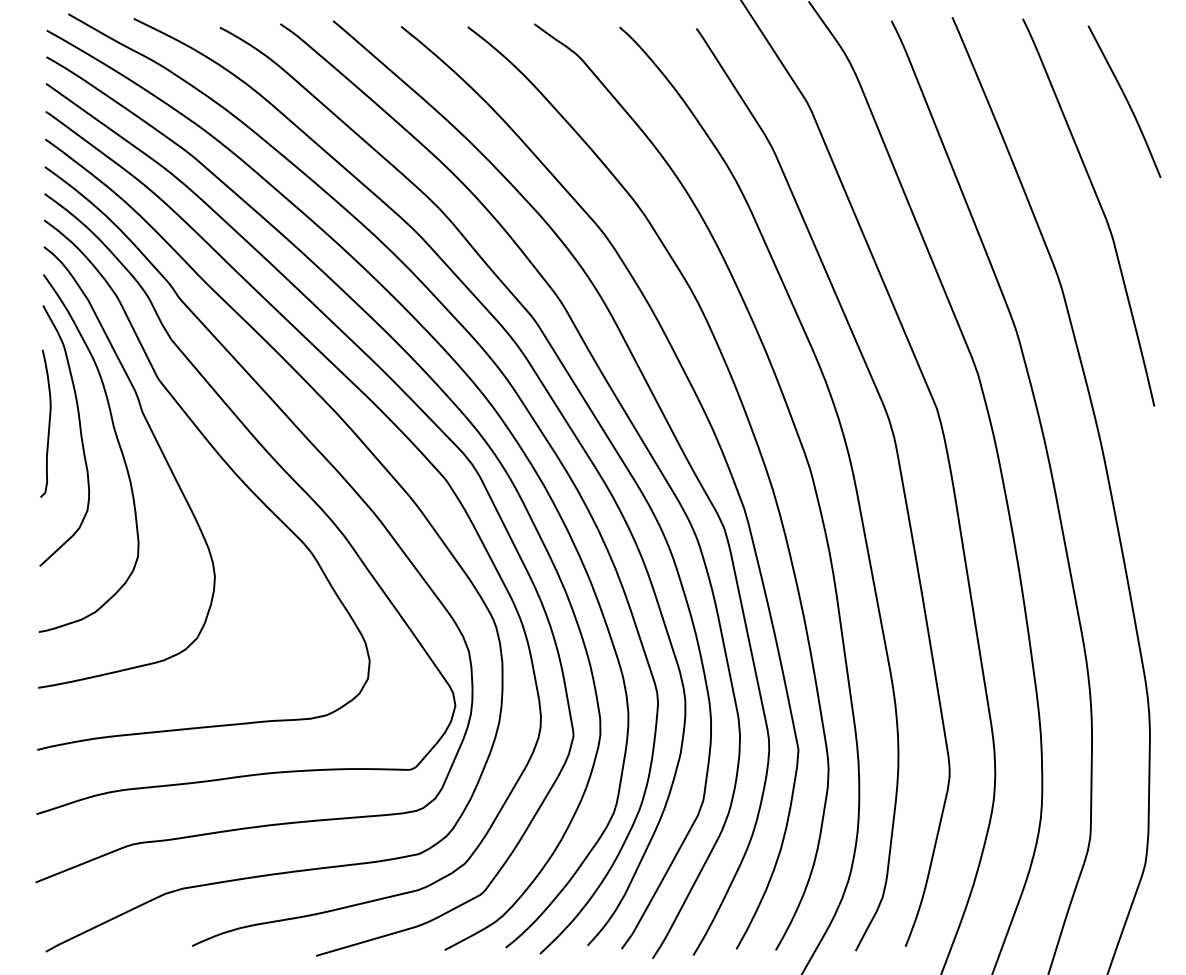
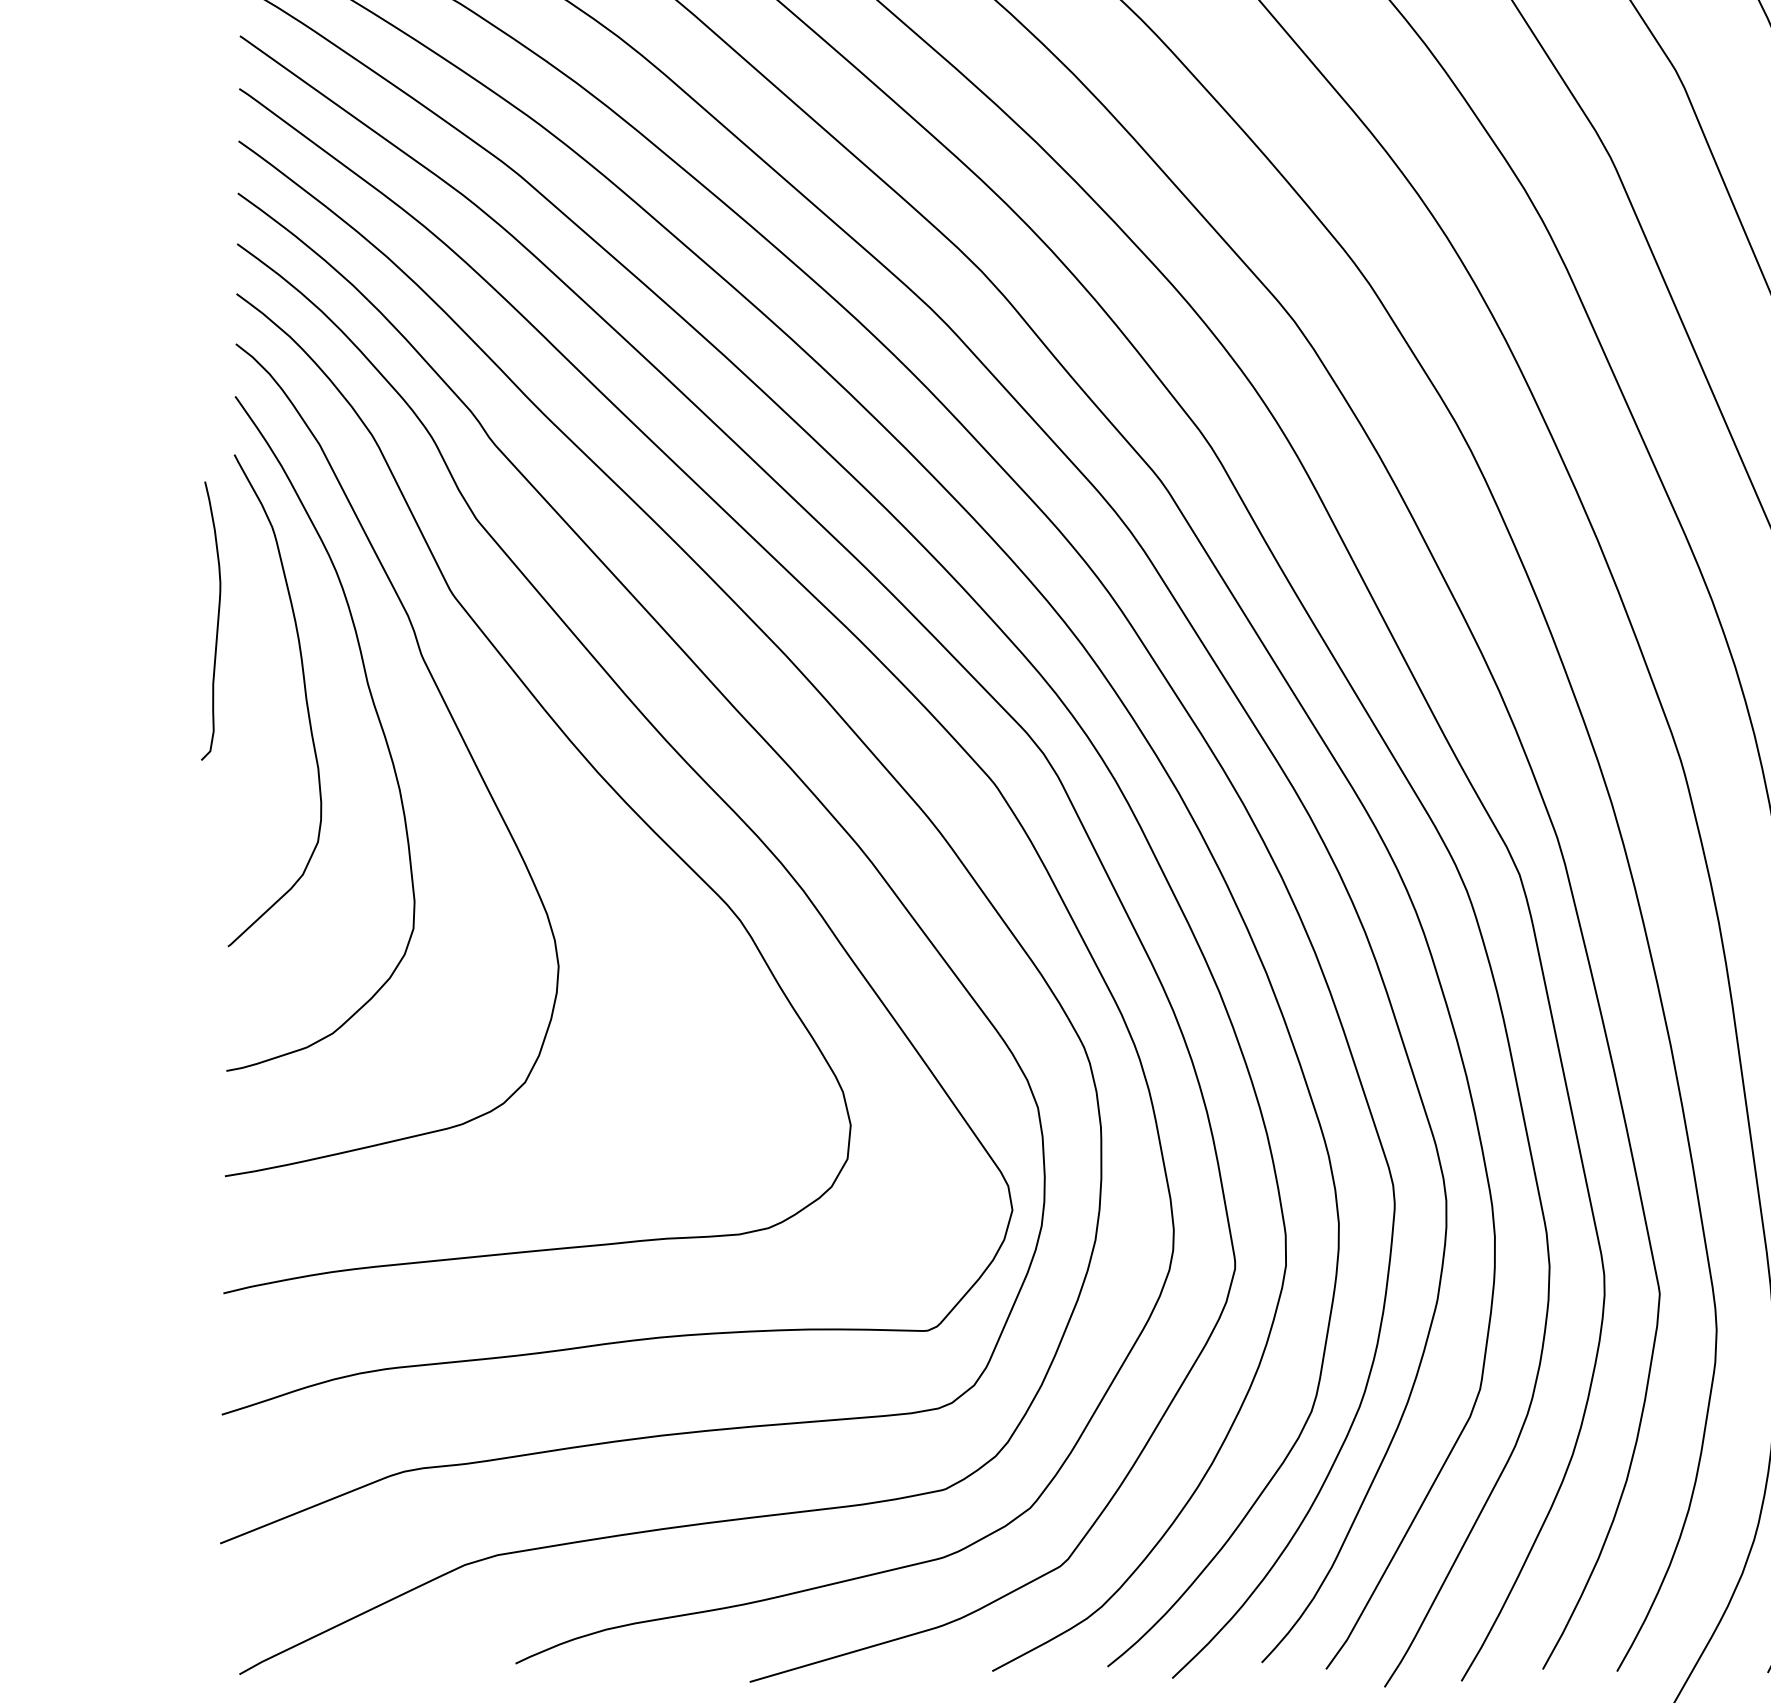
curve: (48, 423) -> (216, 620), moved

